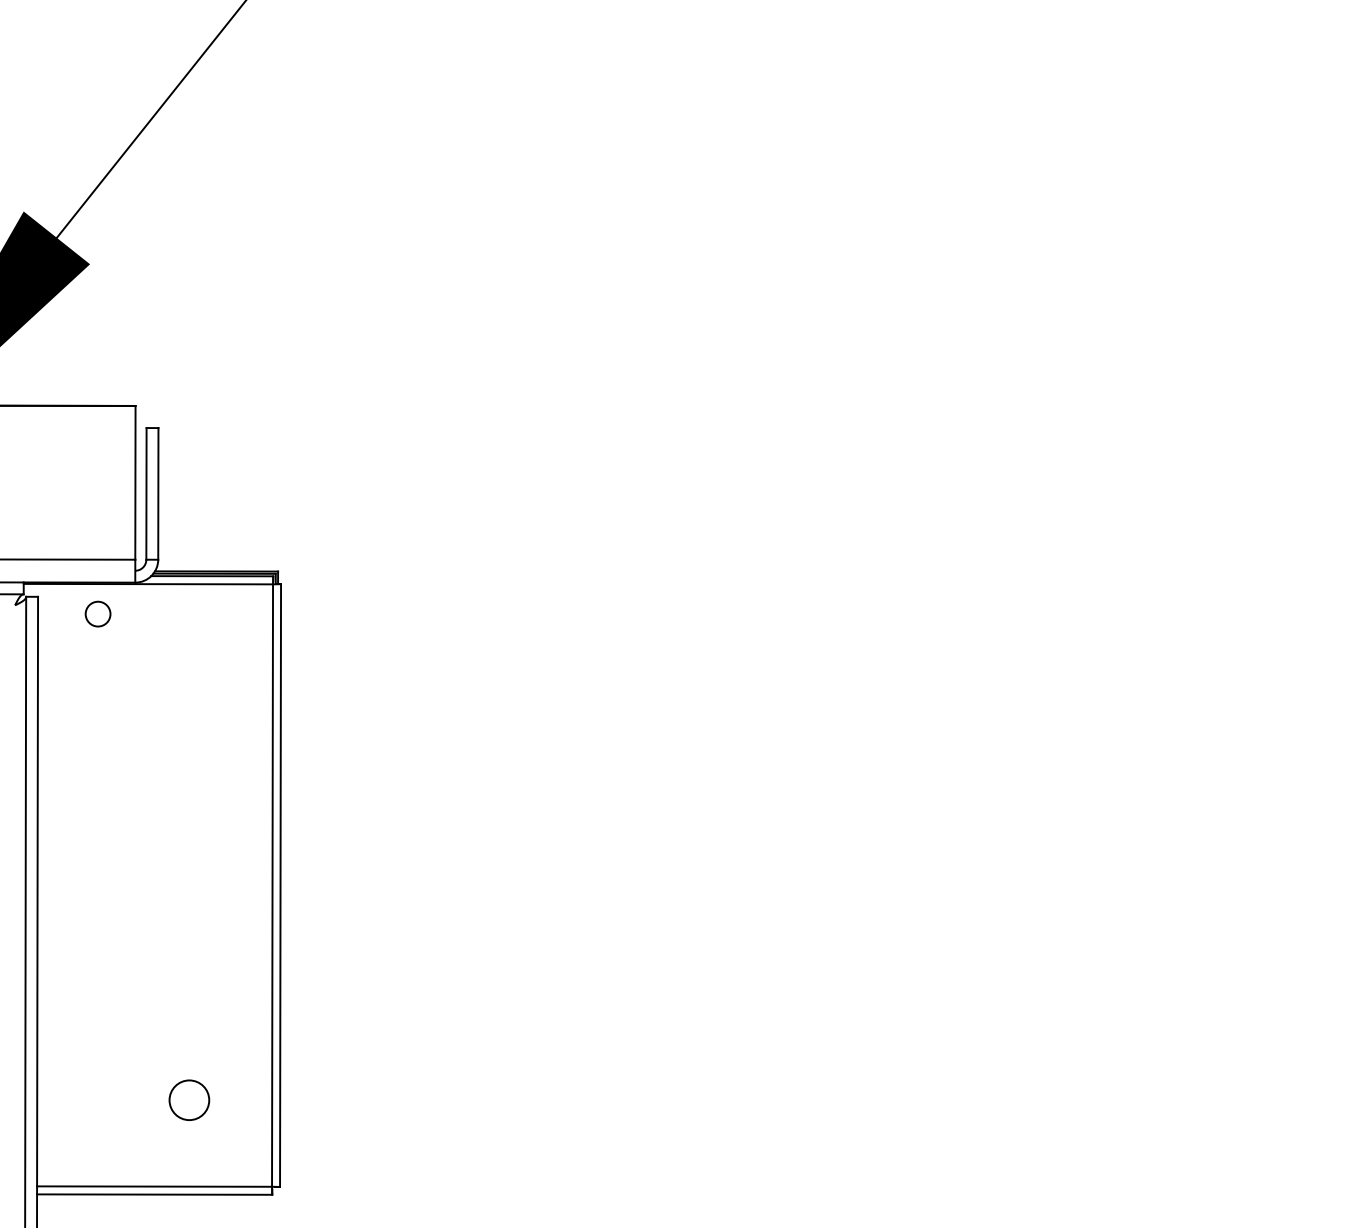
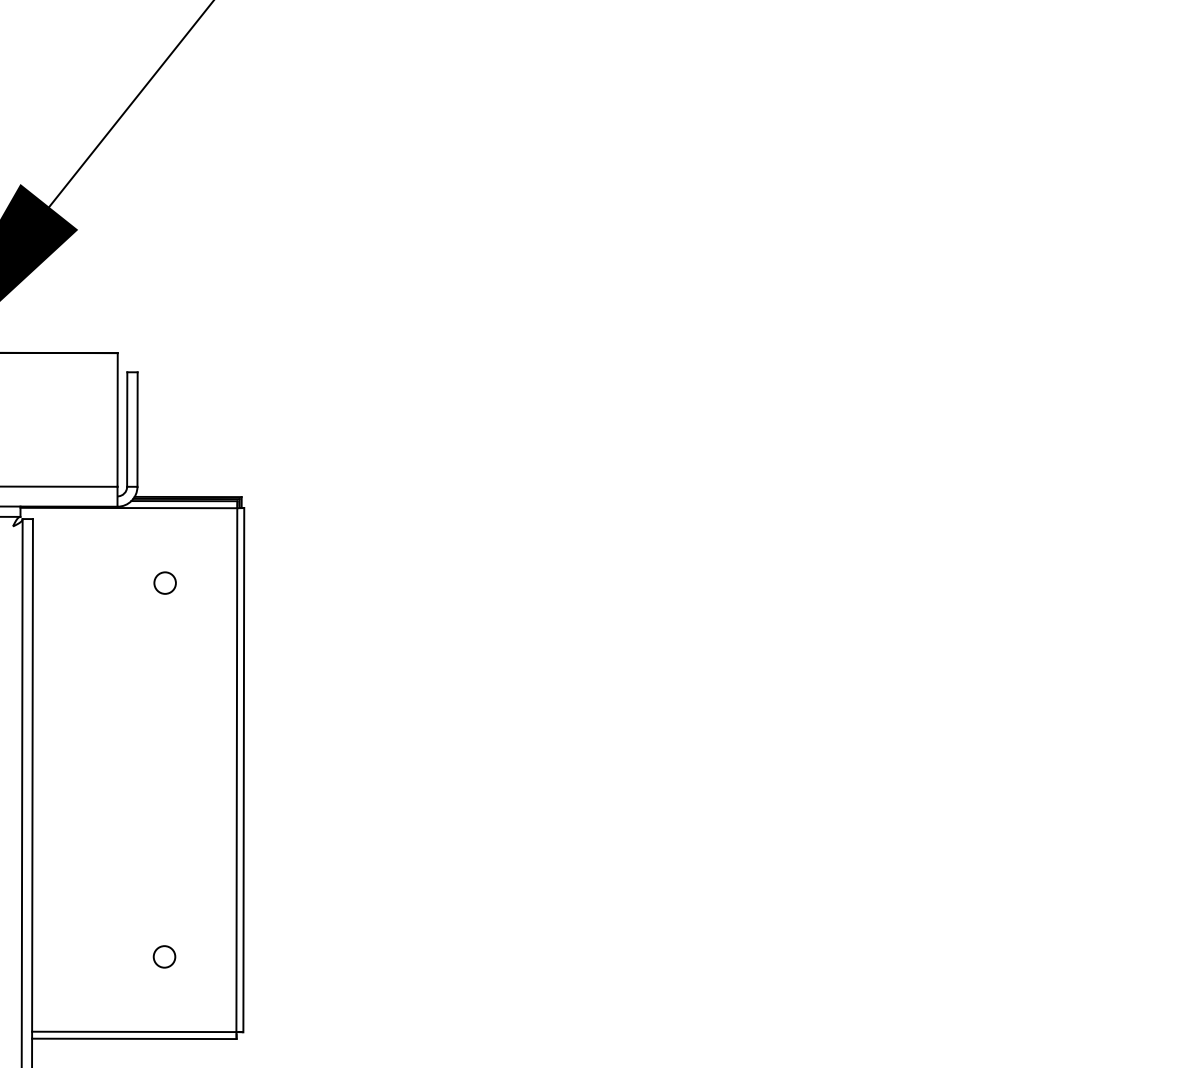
circle: (97, 613) -> (164, 582), moved
circle: (189, 1099) -> (164, 956), size x0.62

